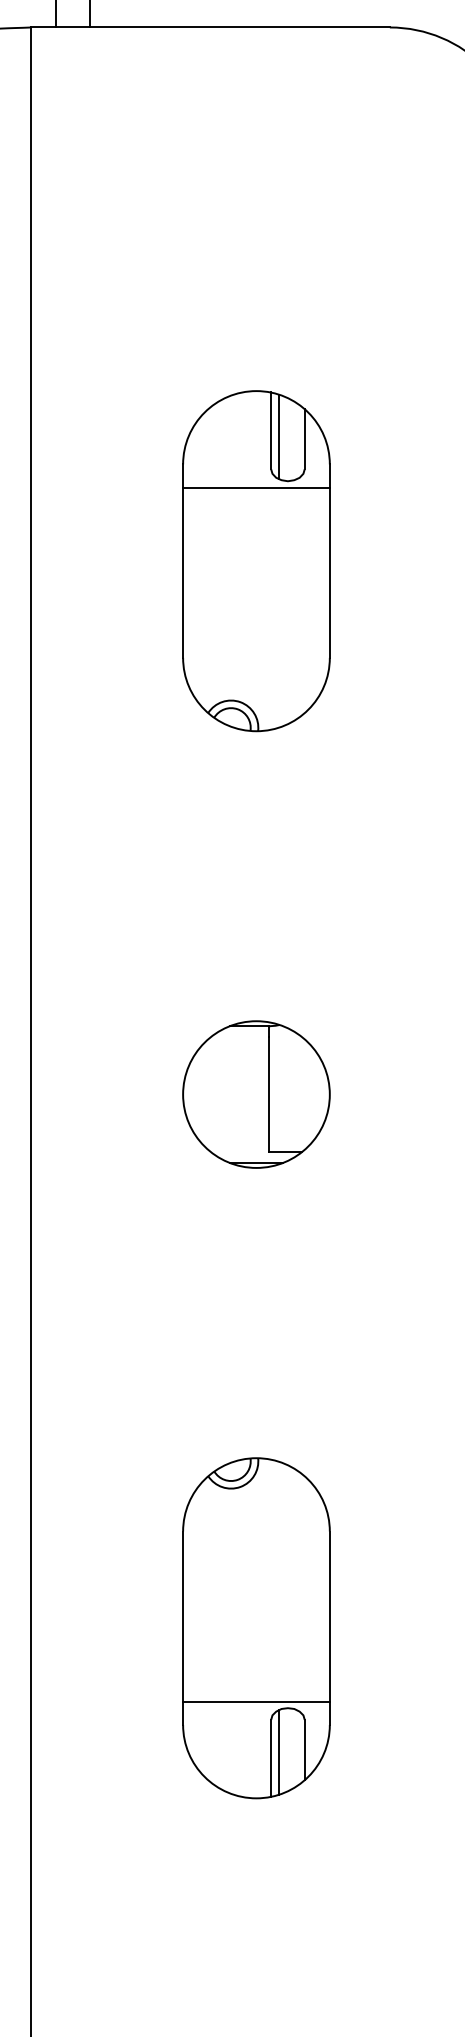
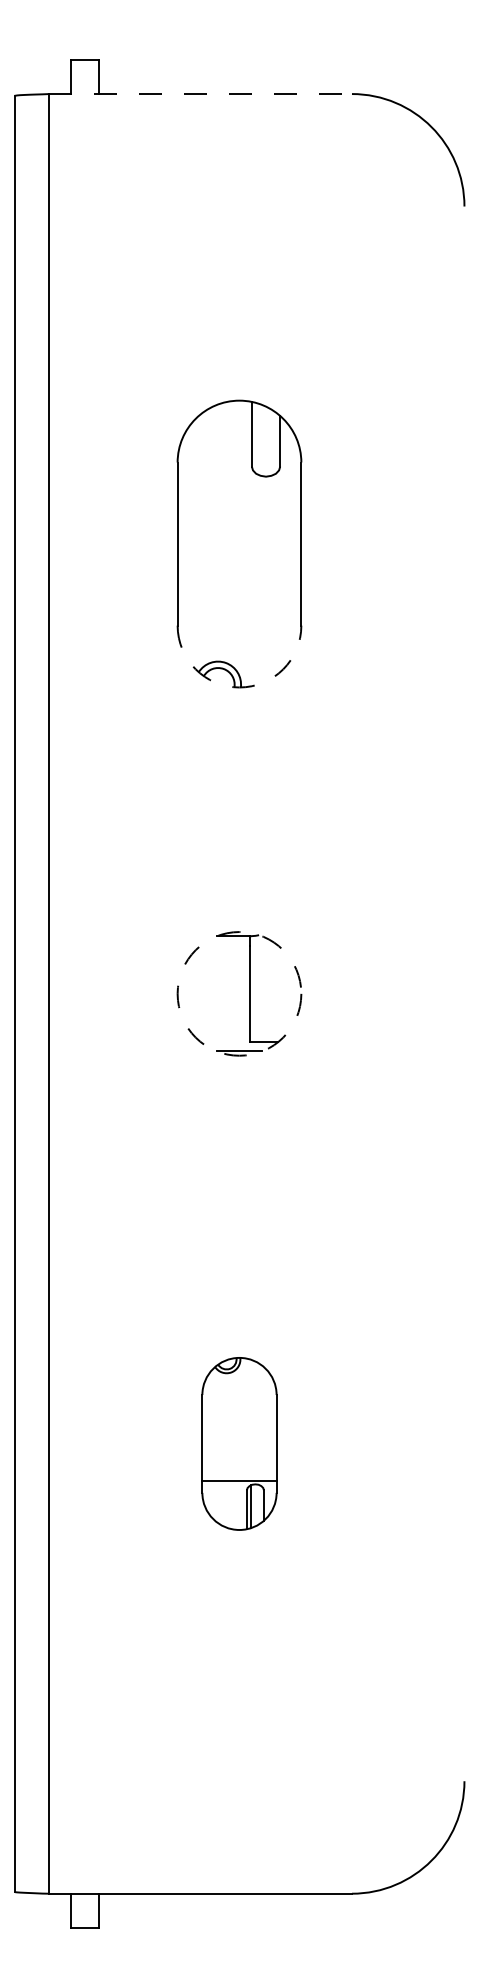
line: (211, 28) -> (201, 94), solid -> dashed
line: (279, 435) -> (258, 438), removed
line: (256, 488) -> (239, 482), removed
arc: (256, 731) -> (239, 687), solid -> dashed
circle: (256, 1094) -> (239, 993), solid -> dashed
part: (256, 1627) -> (239, 1443), size x0.6

